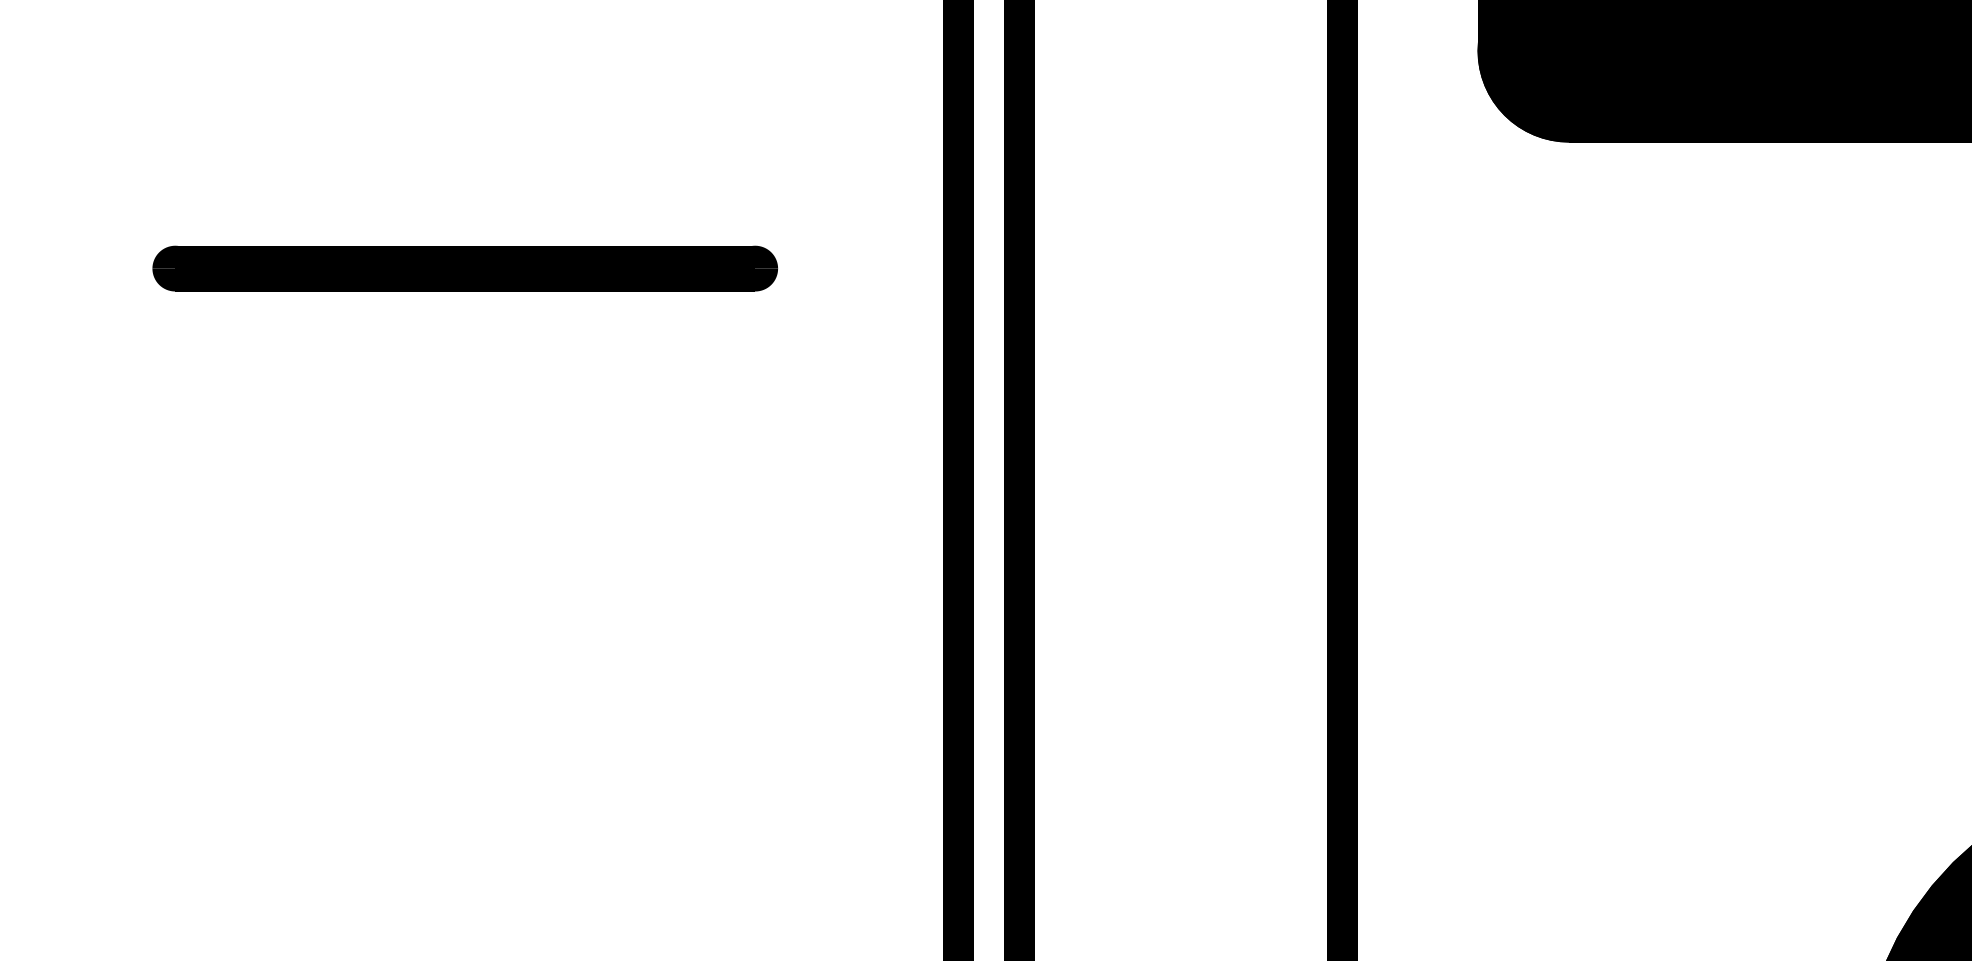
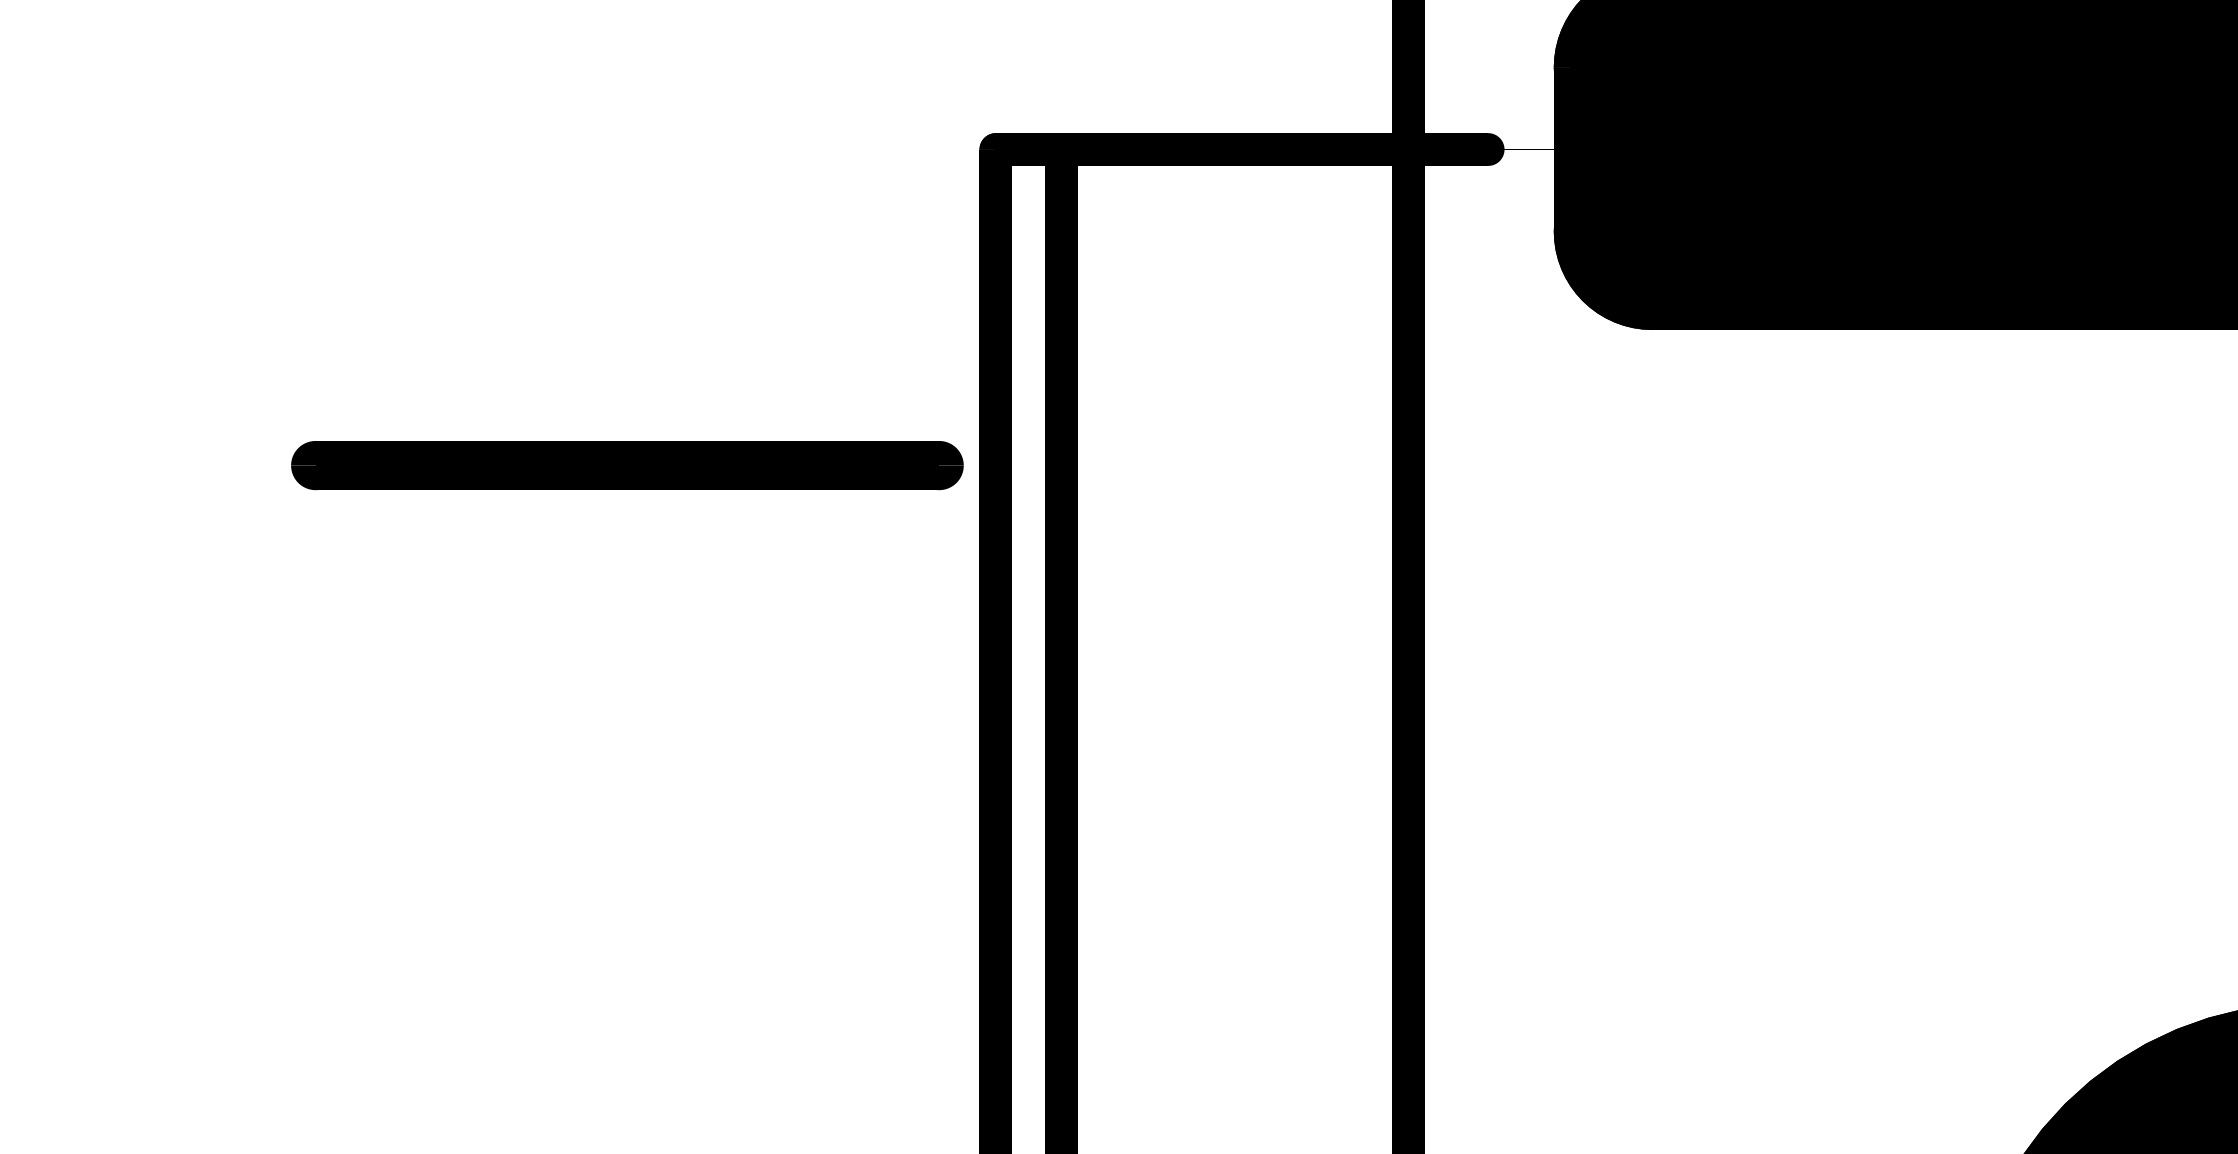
part: (465, 268) -> (627, 465), moved

